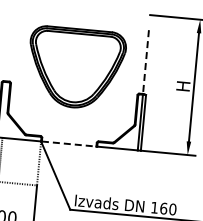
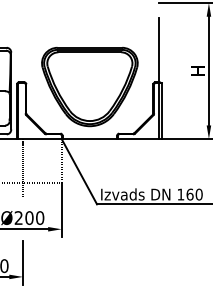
line: (145, 62) -> (158, 50), dashed -> solid
part: (75, 68) -> (89, 87), moved
line: (69, 144) -> (90, 139), dashed -> solid

